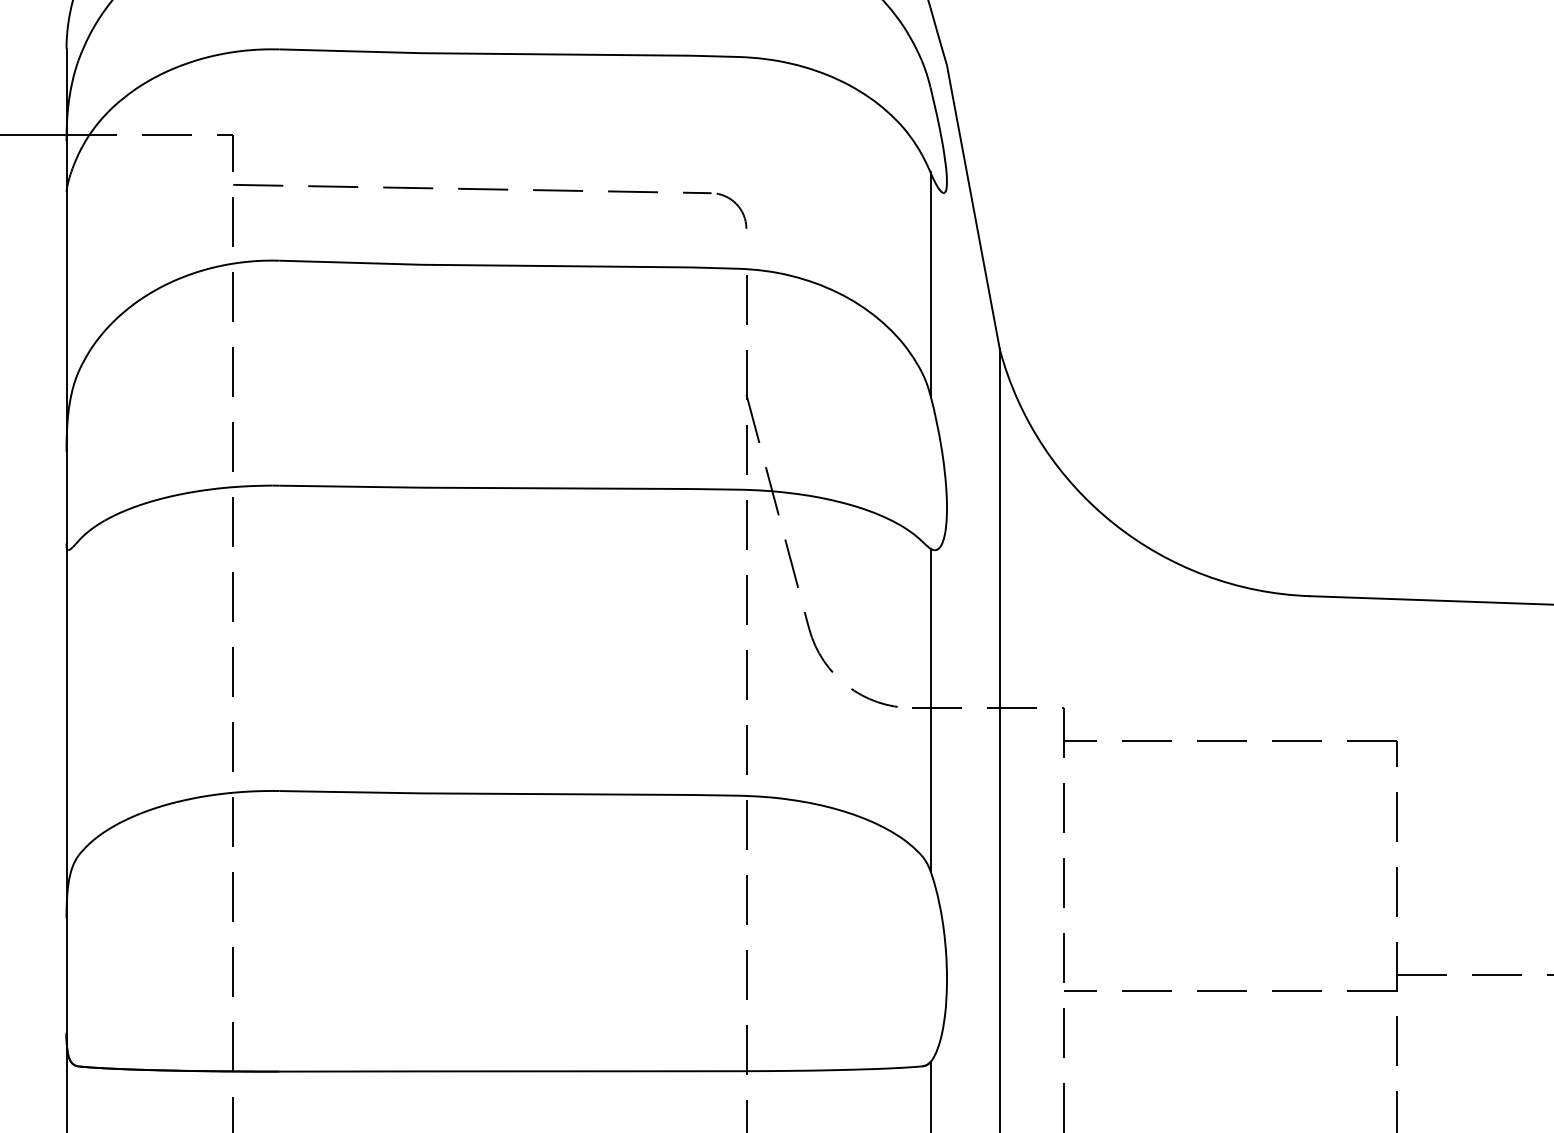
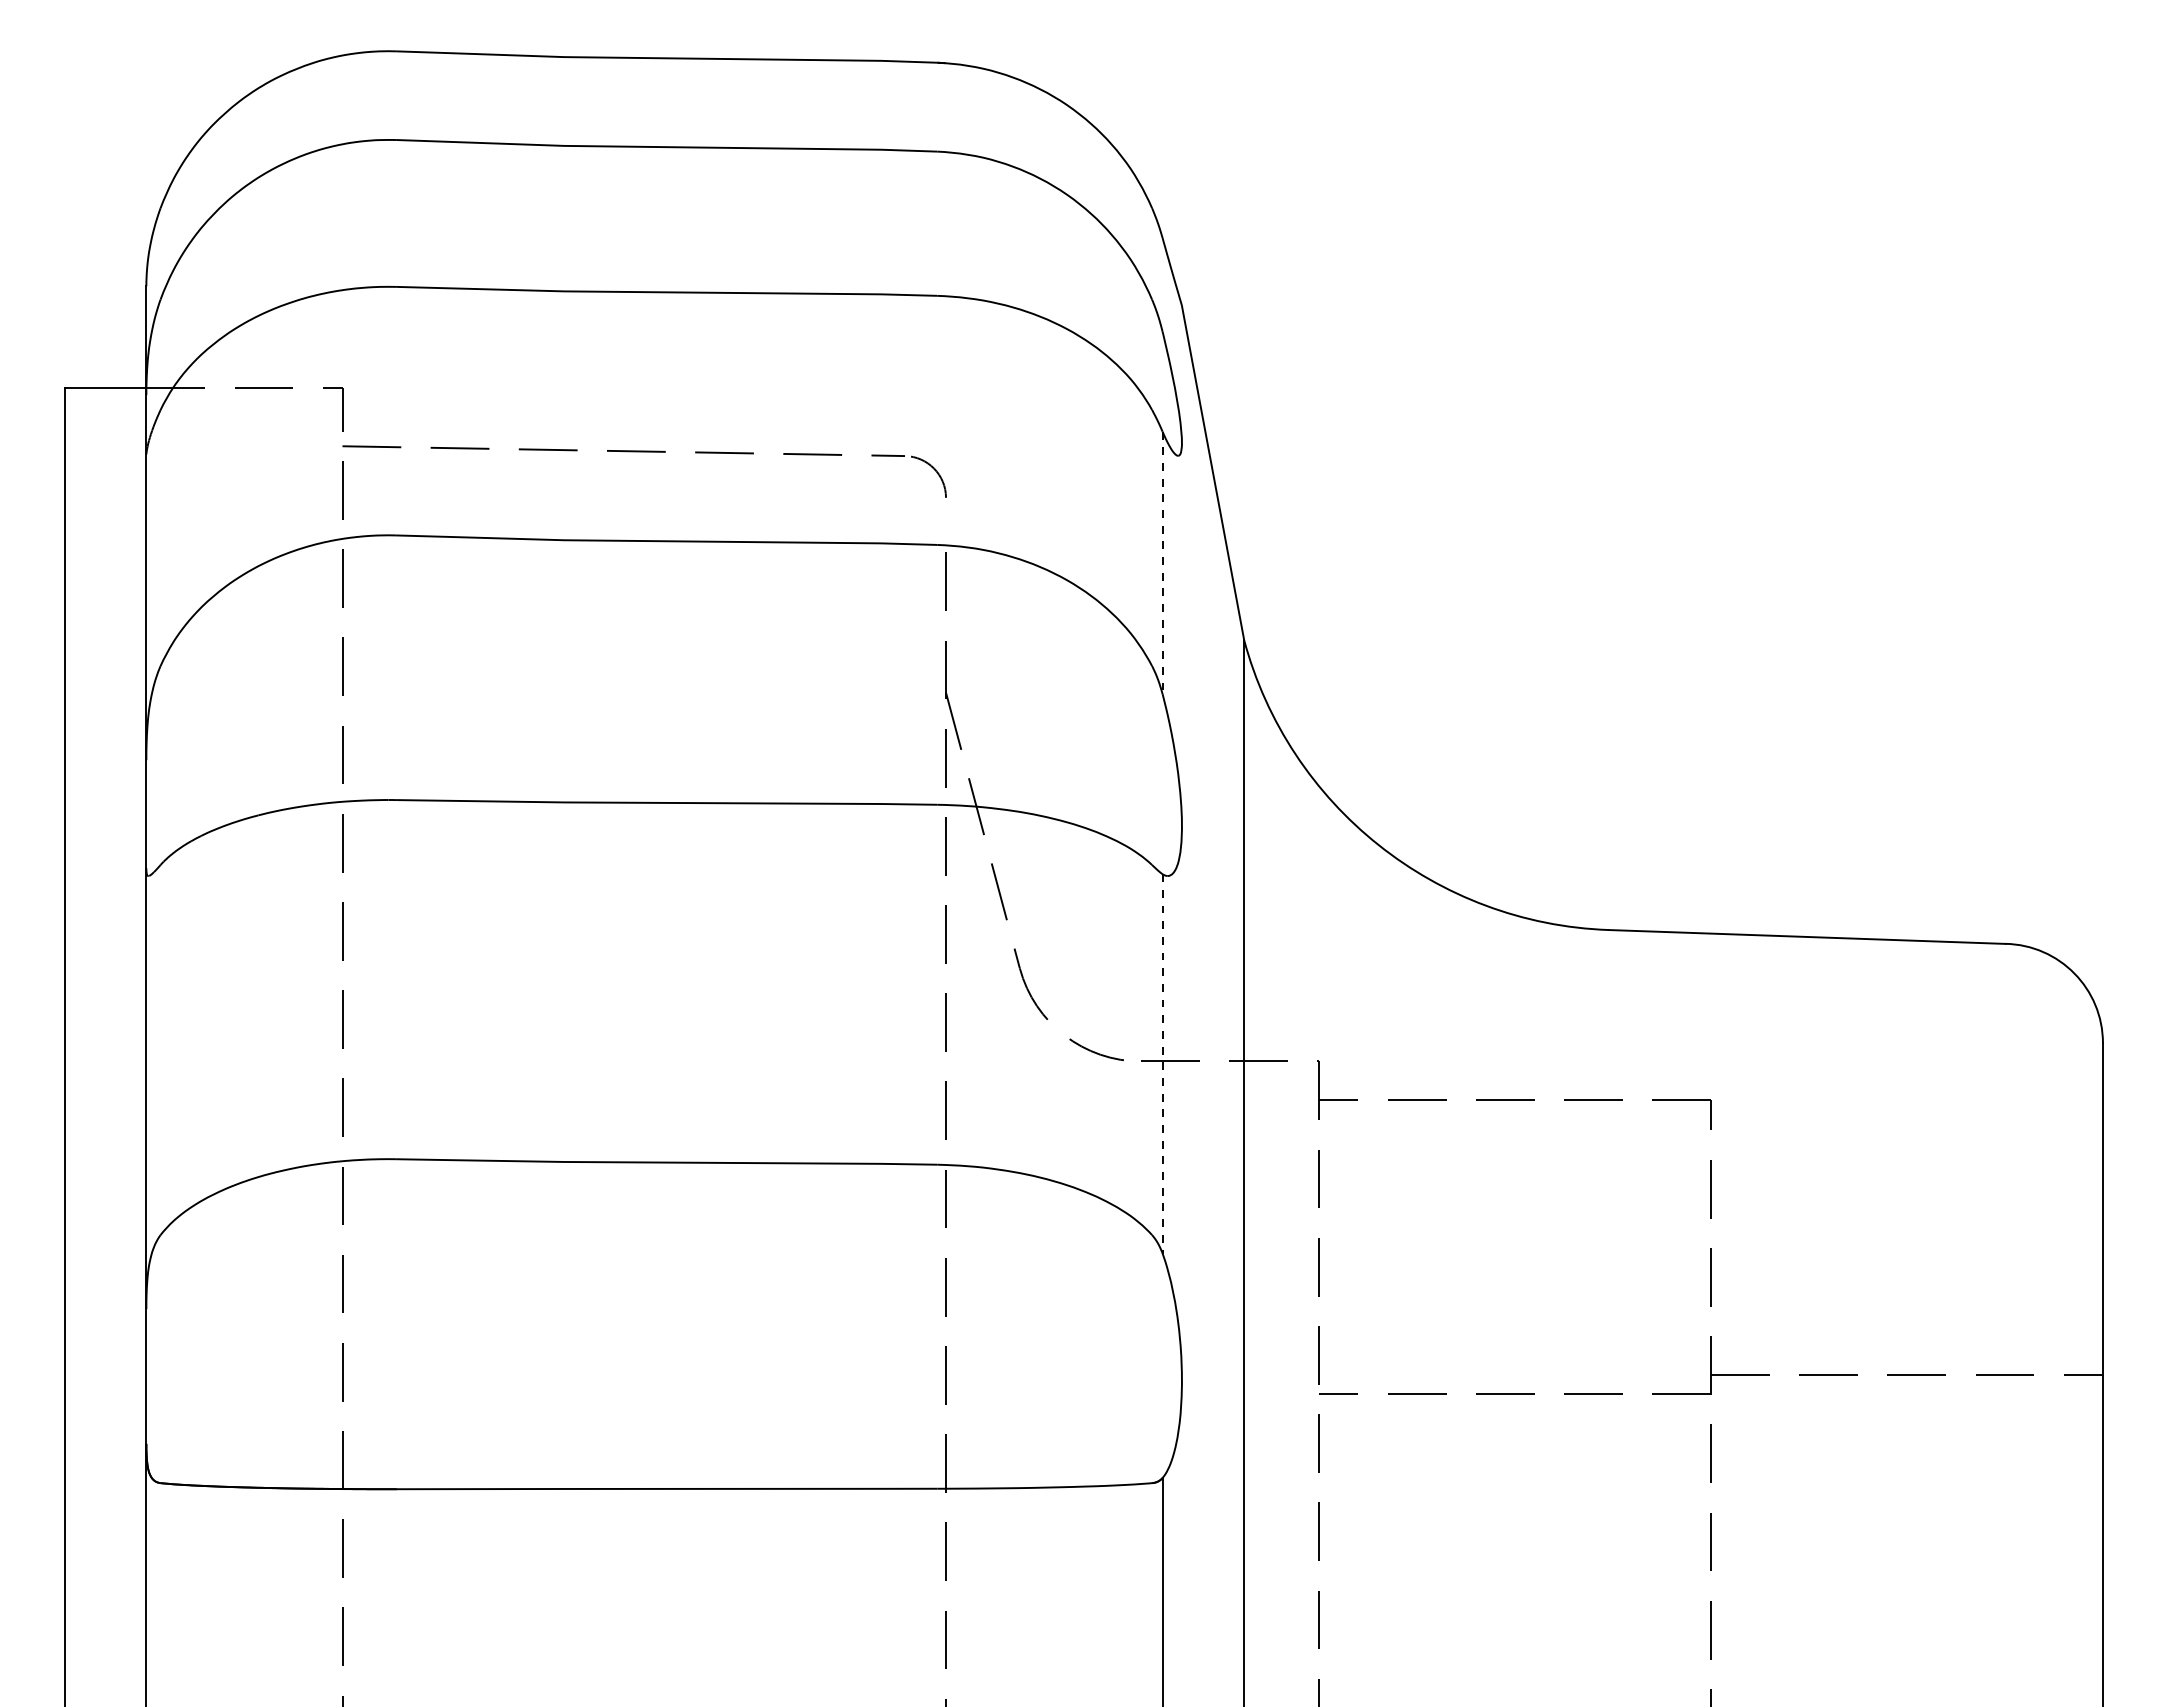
line: (930, 284) -> (1162, 563), solid -> dashed
line: (930, 709) -> (1162, 1063), solid -> dashed

